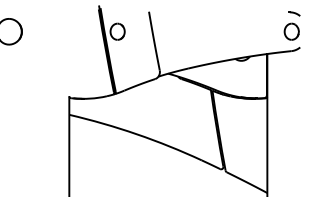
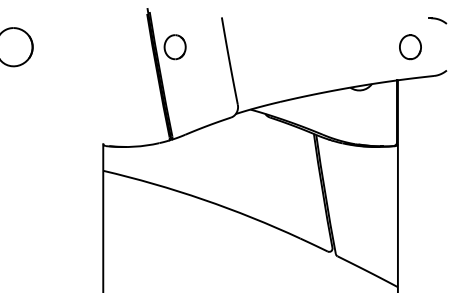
part: (291, 31) -> (410, 46), moved

